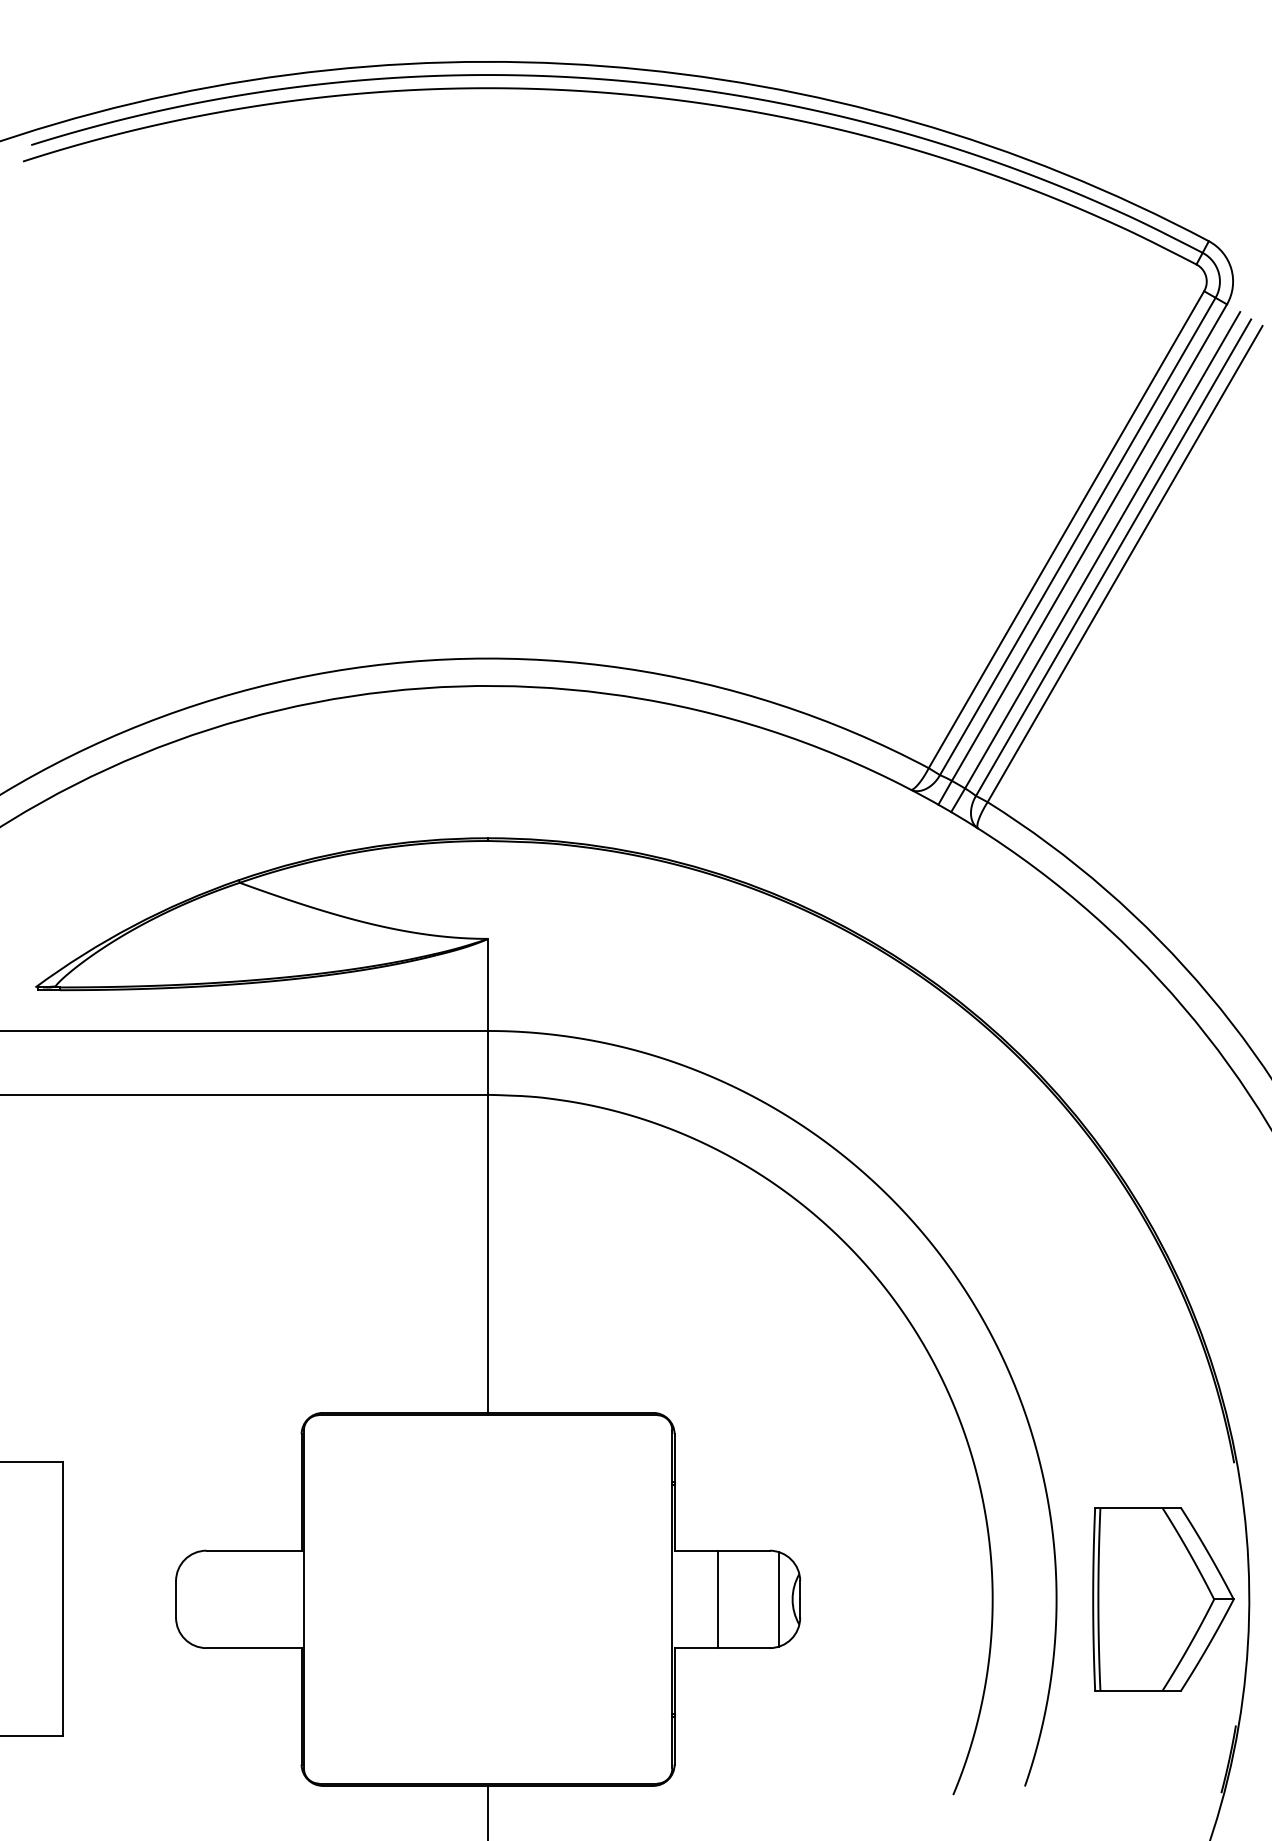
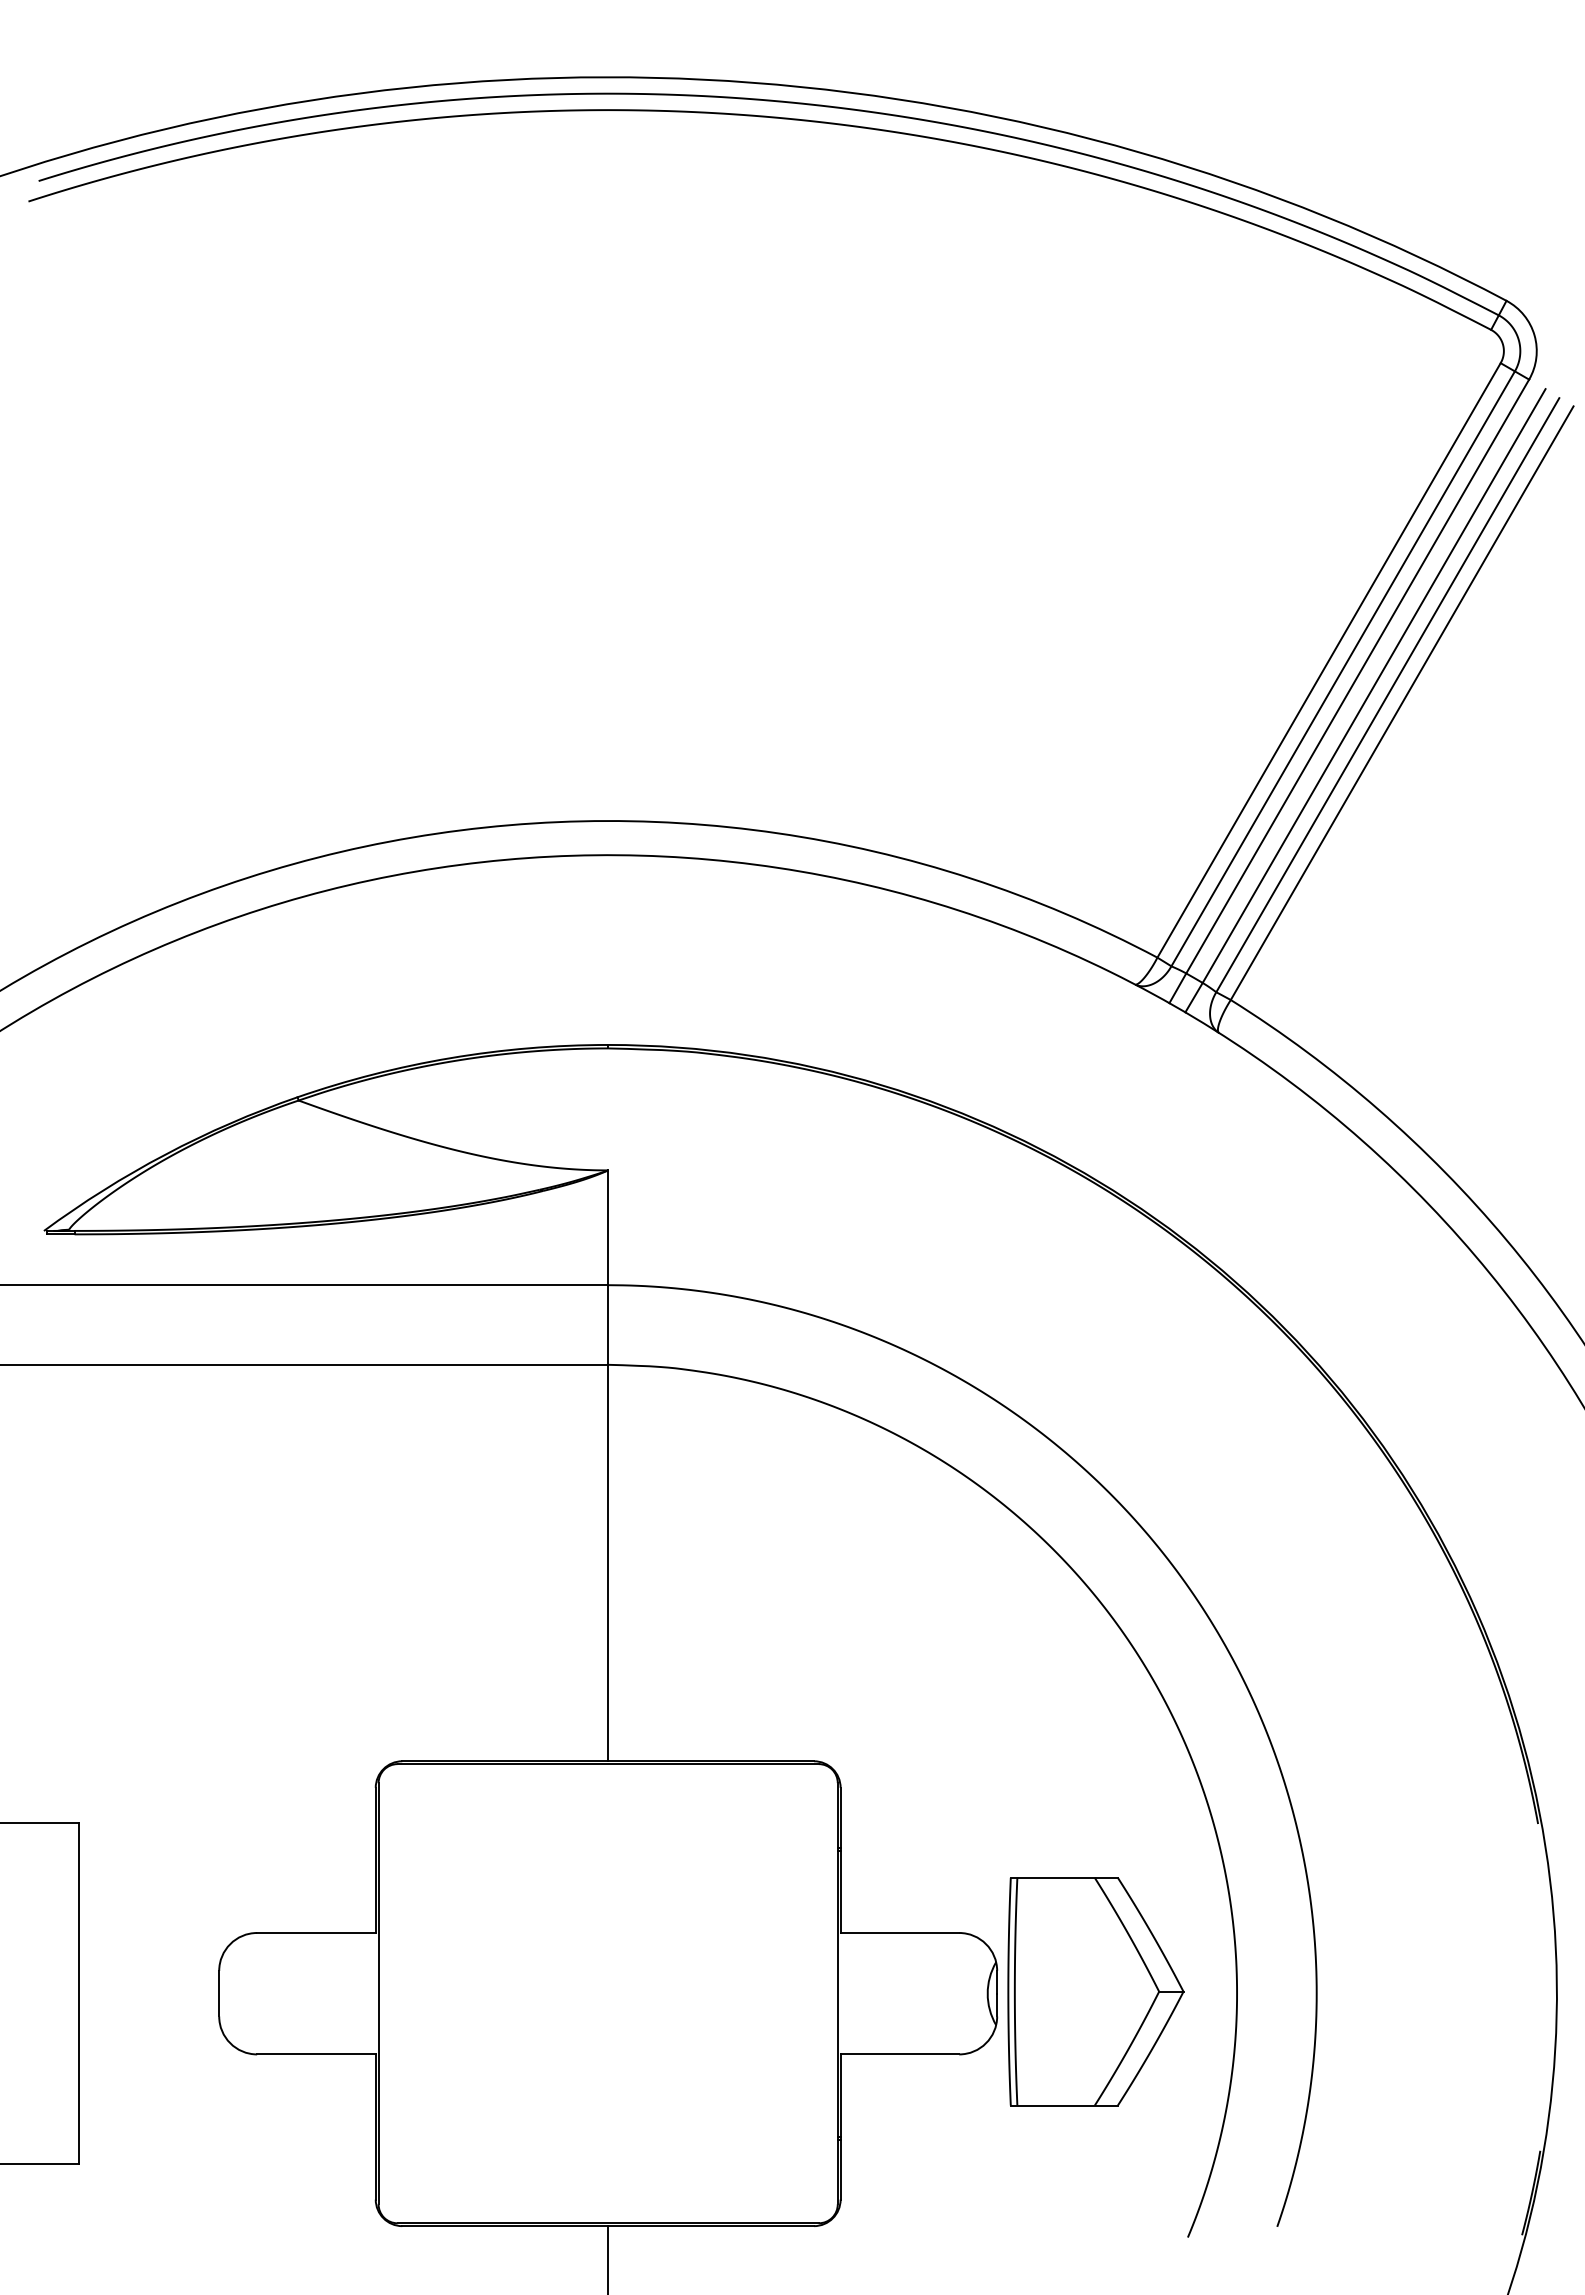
line: (717, 1599) -> (894, 1993), removed
line: (778, 1599) -> (970, 1993), removed
part: (1163, 1599) -> (1095, 1991), moved

